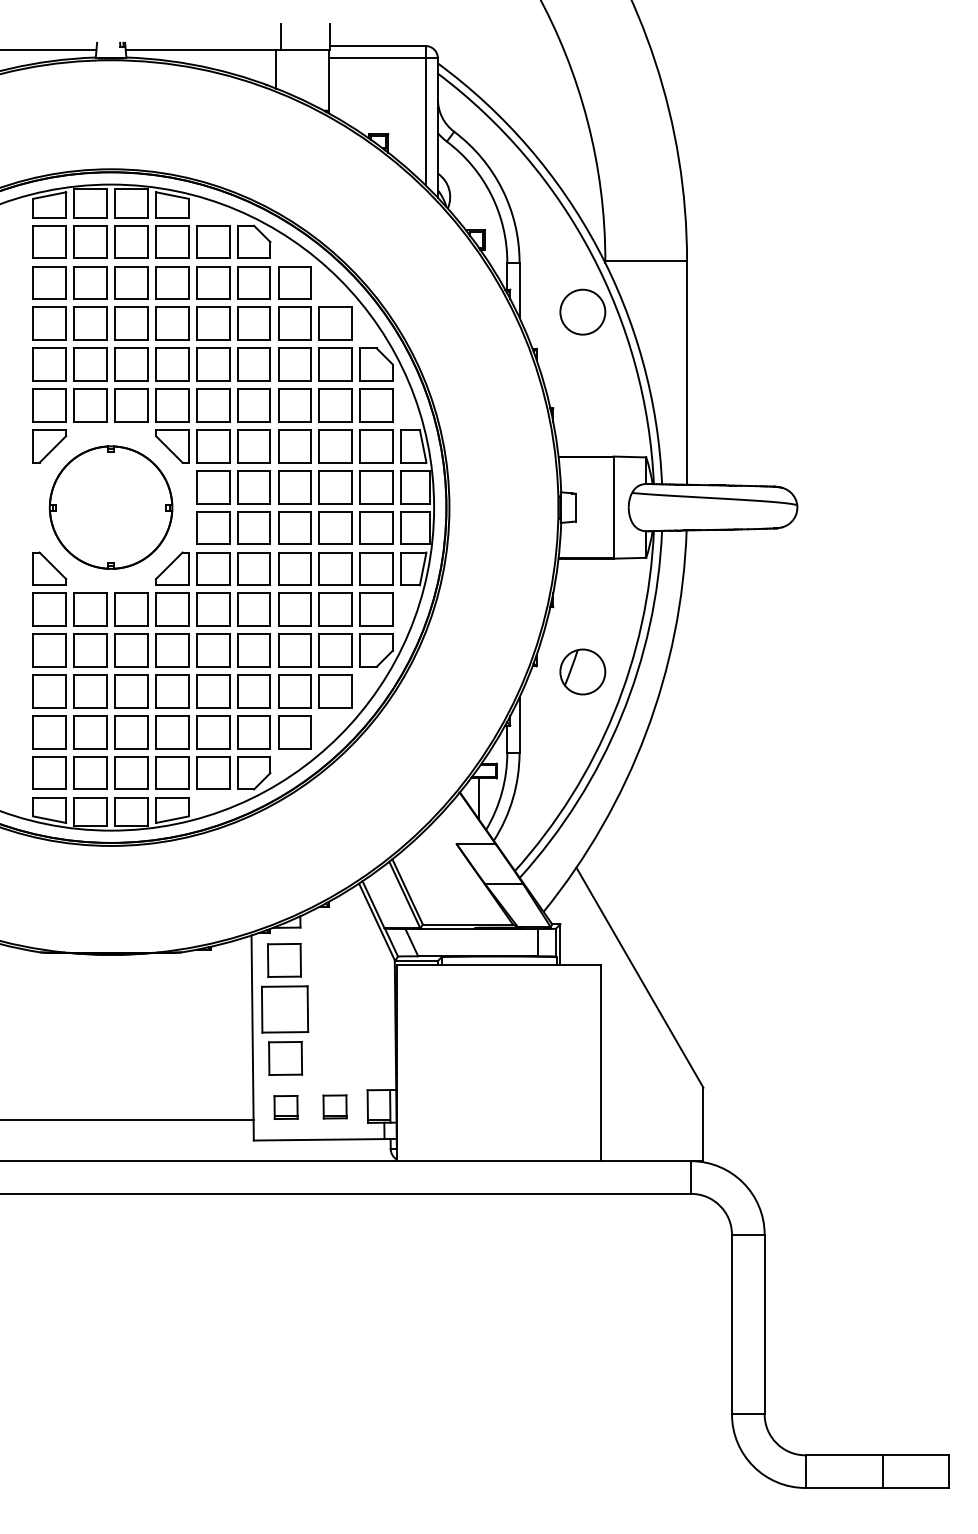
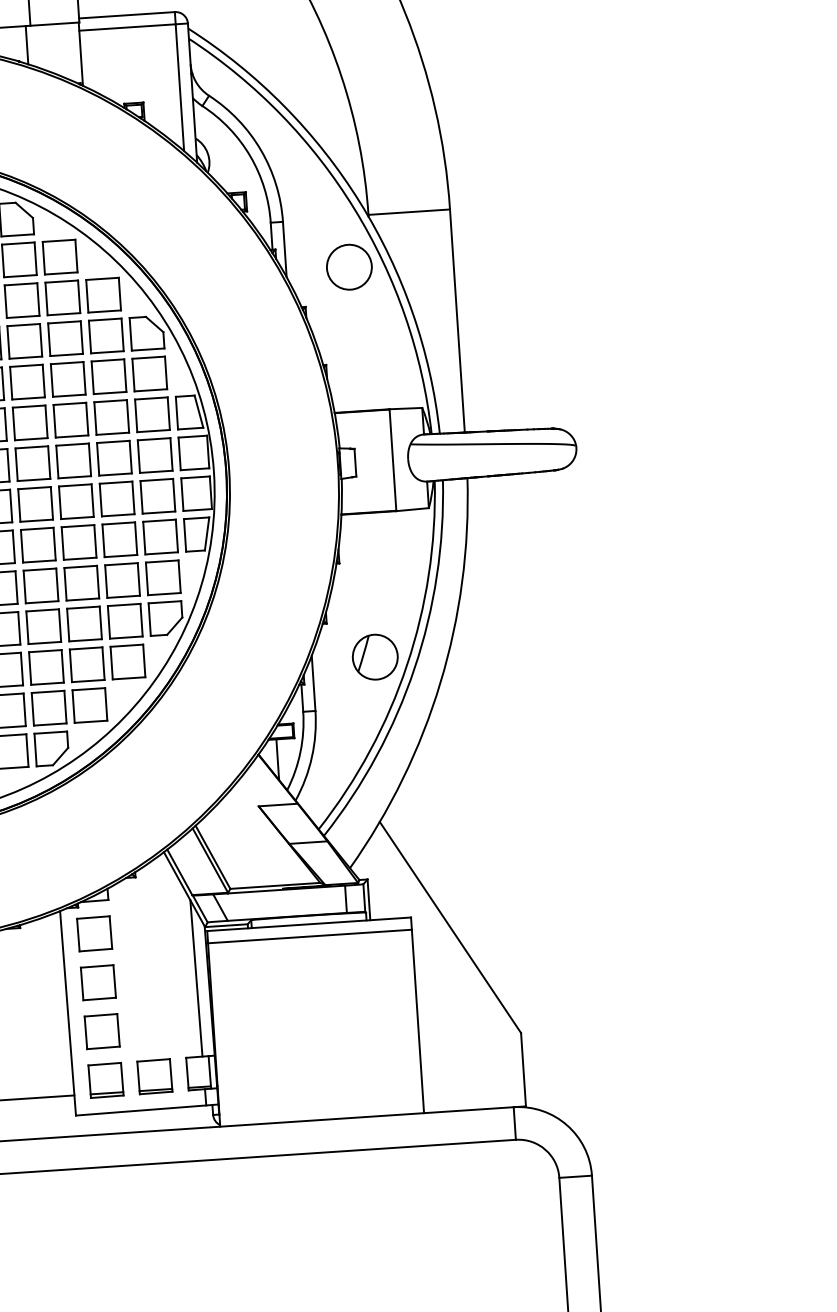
part: (582, 671) -> (374, 656), moved
line: (499, 977) -> (310, 936), added
part: (284, 1009) -> (97, 982), size x0.71
line: (382, 1011) -> (195, 978), added
part: (334, 1106) -> (154, 1076), size x1.43
part: (285, 1107) -> (105, 1080), size x1.43

